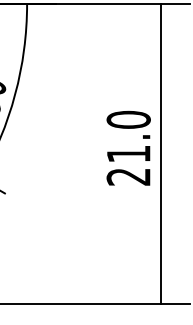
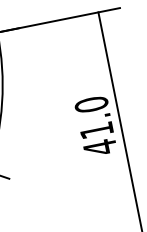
text: (128, 176) -> (99, 147), 21.0 -> 41.0

